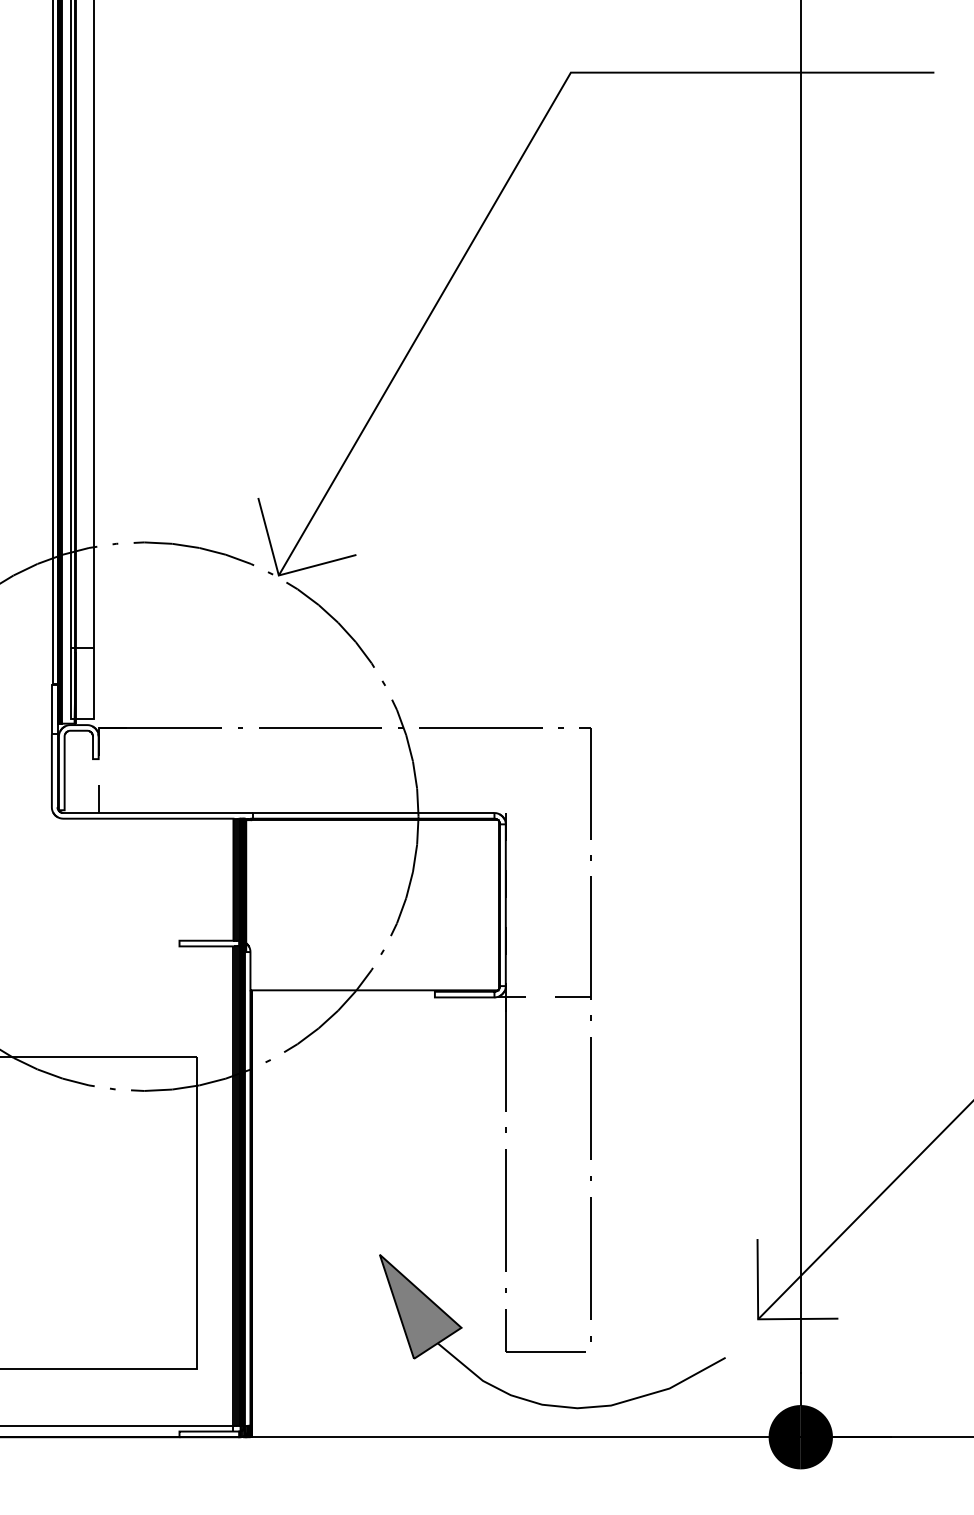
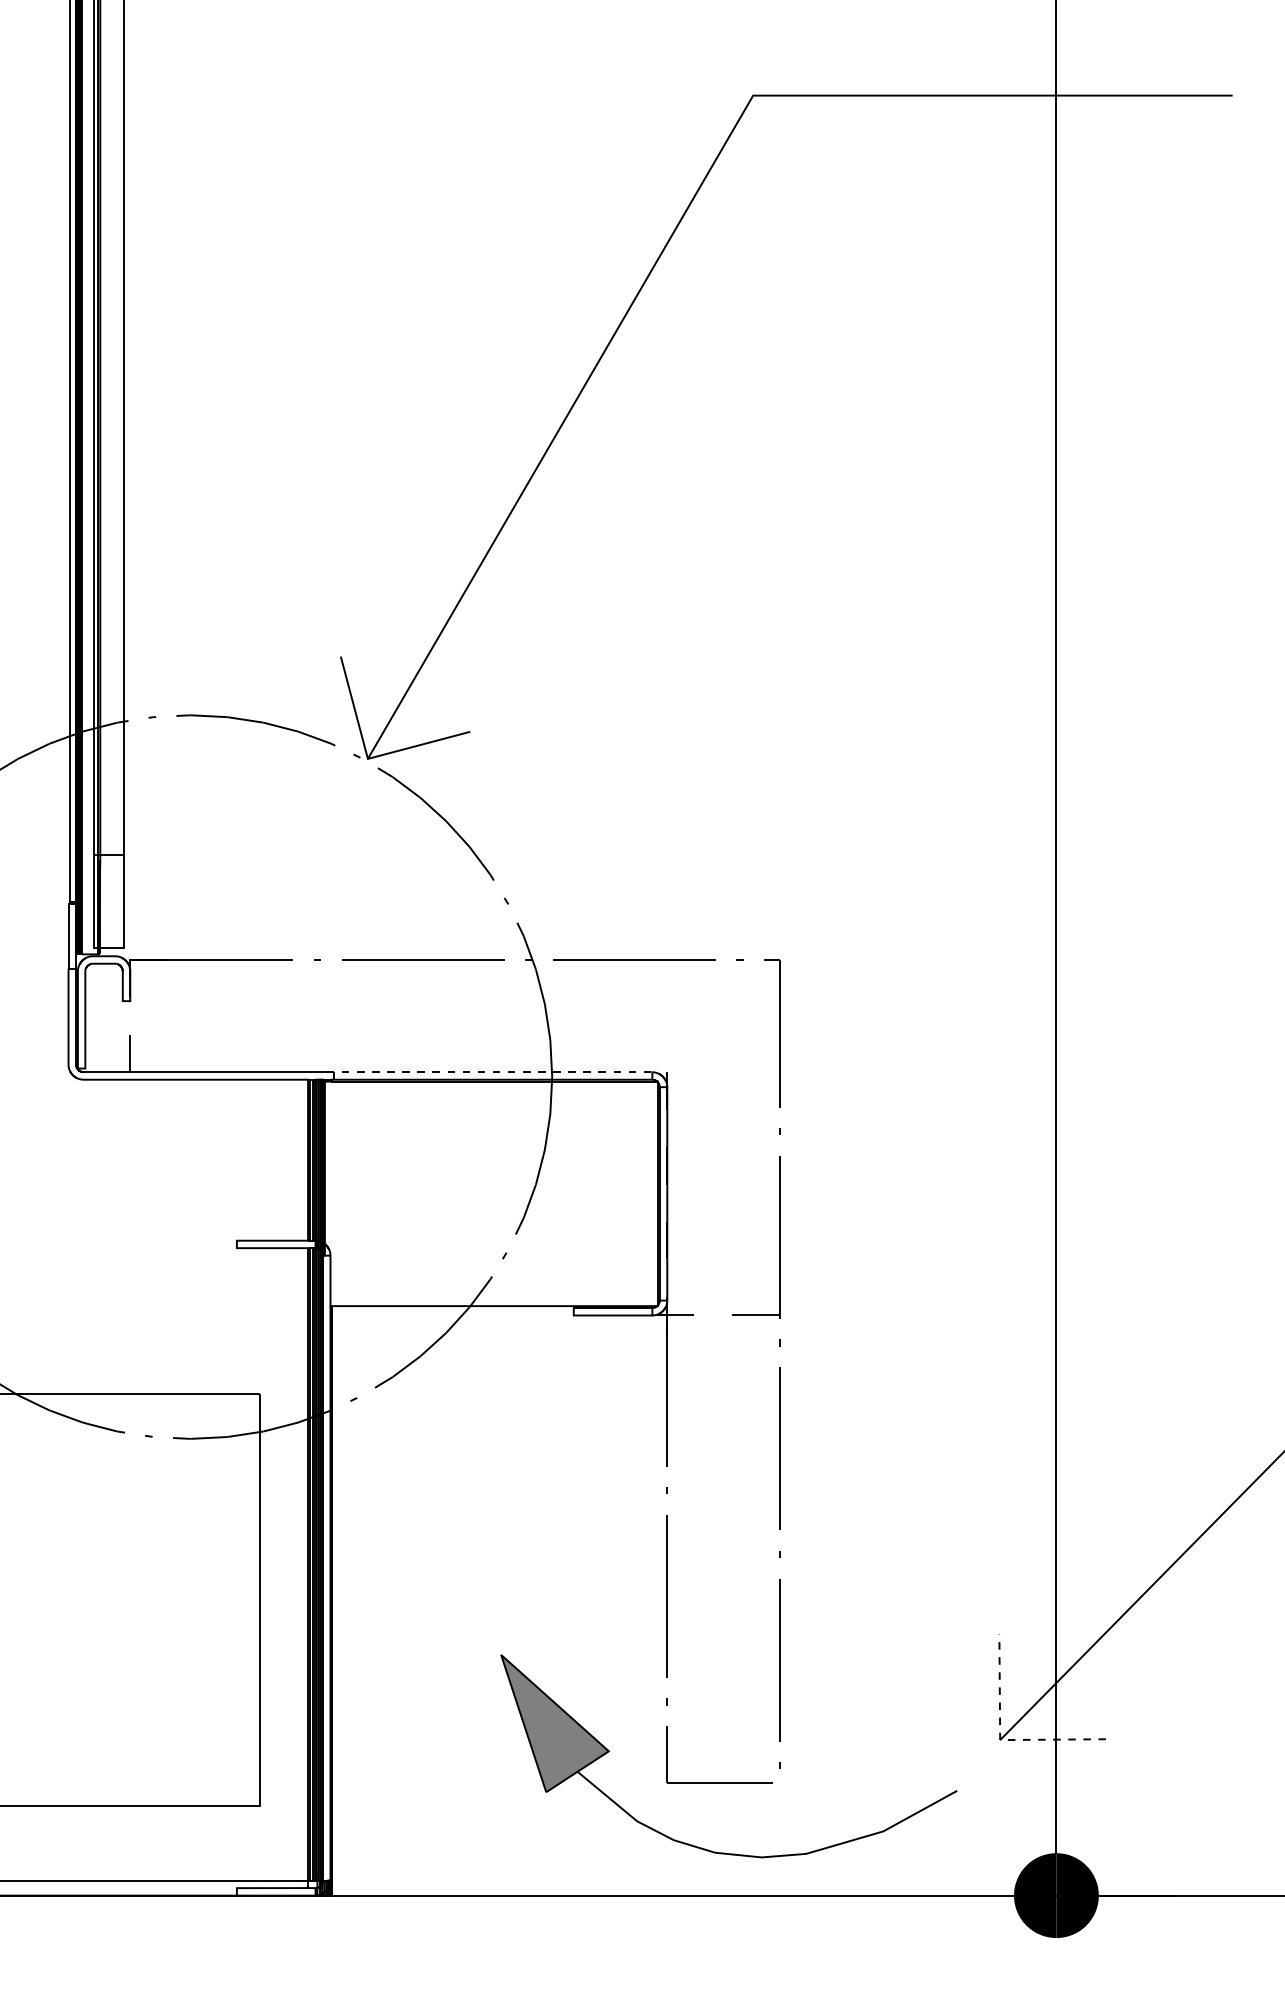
line: (370, 813) -> (488, 1072), solid -> dashed
line: (758, 1319) -> (1000, 1740), solid -> dashed

